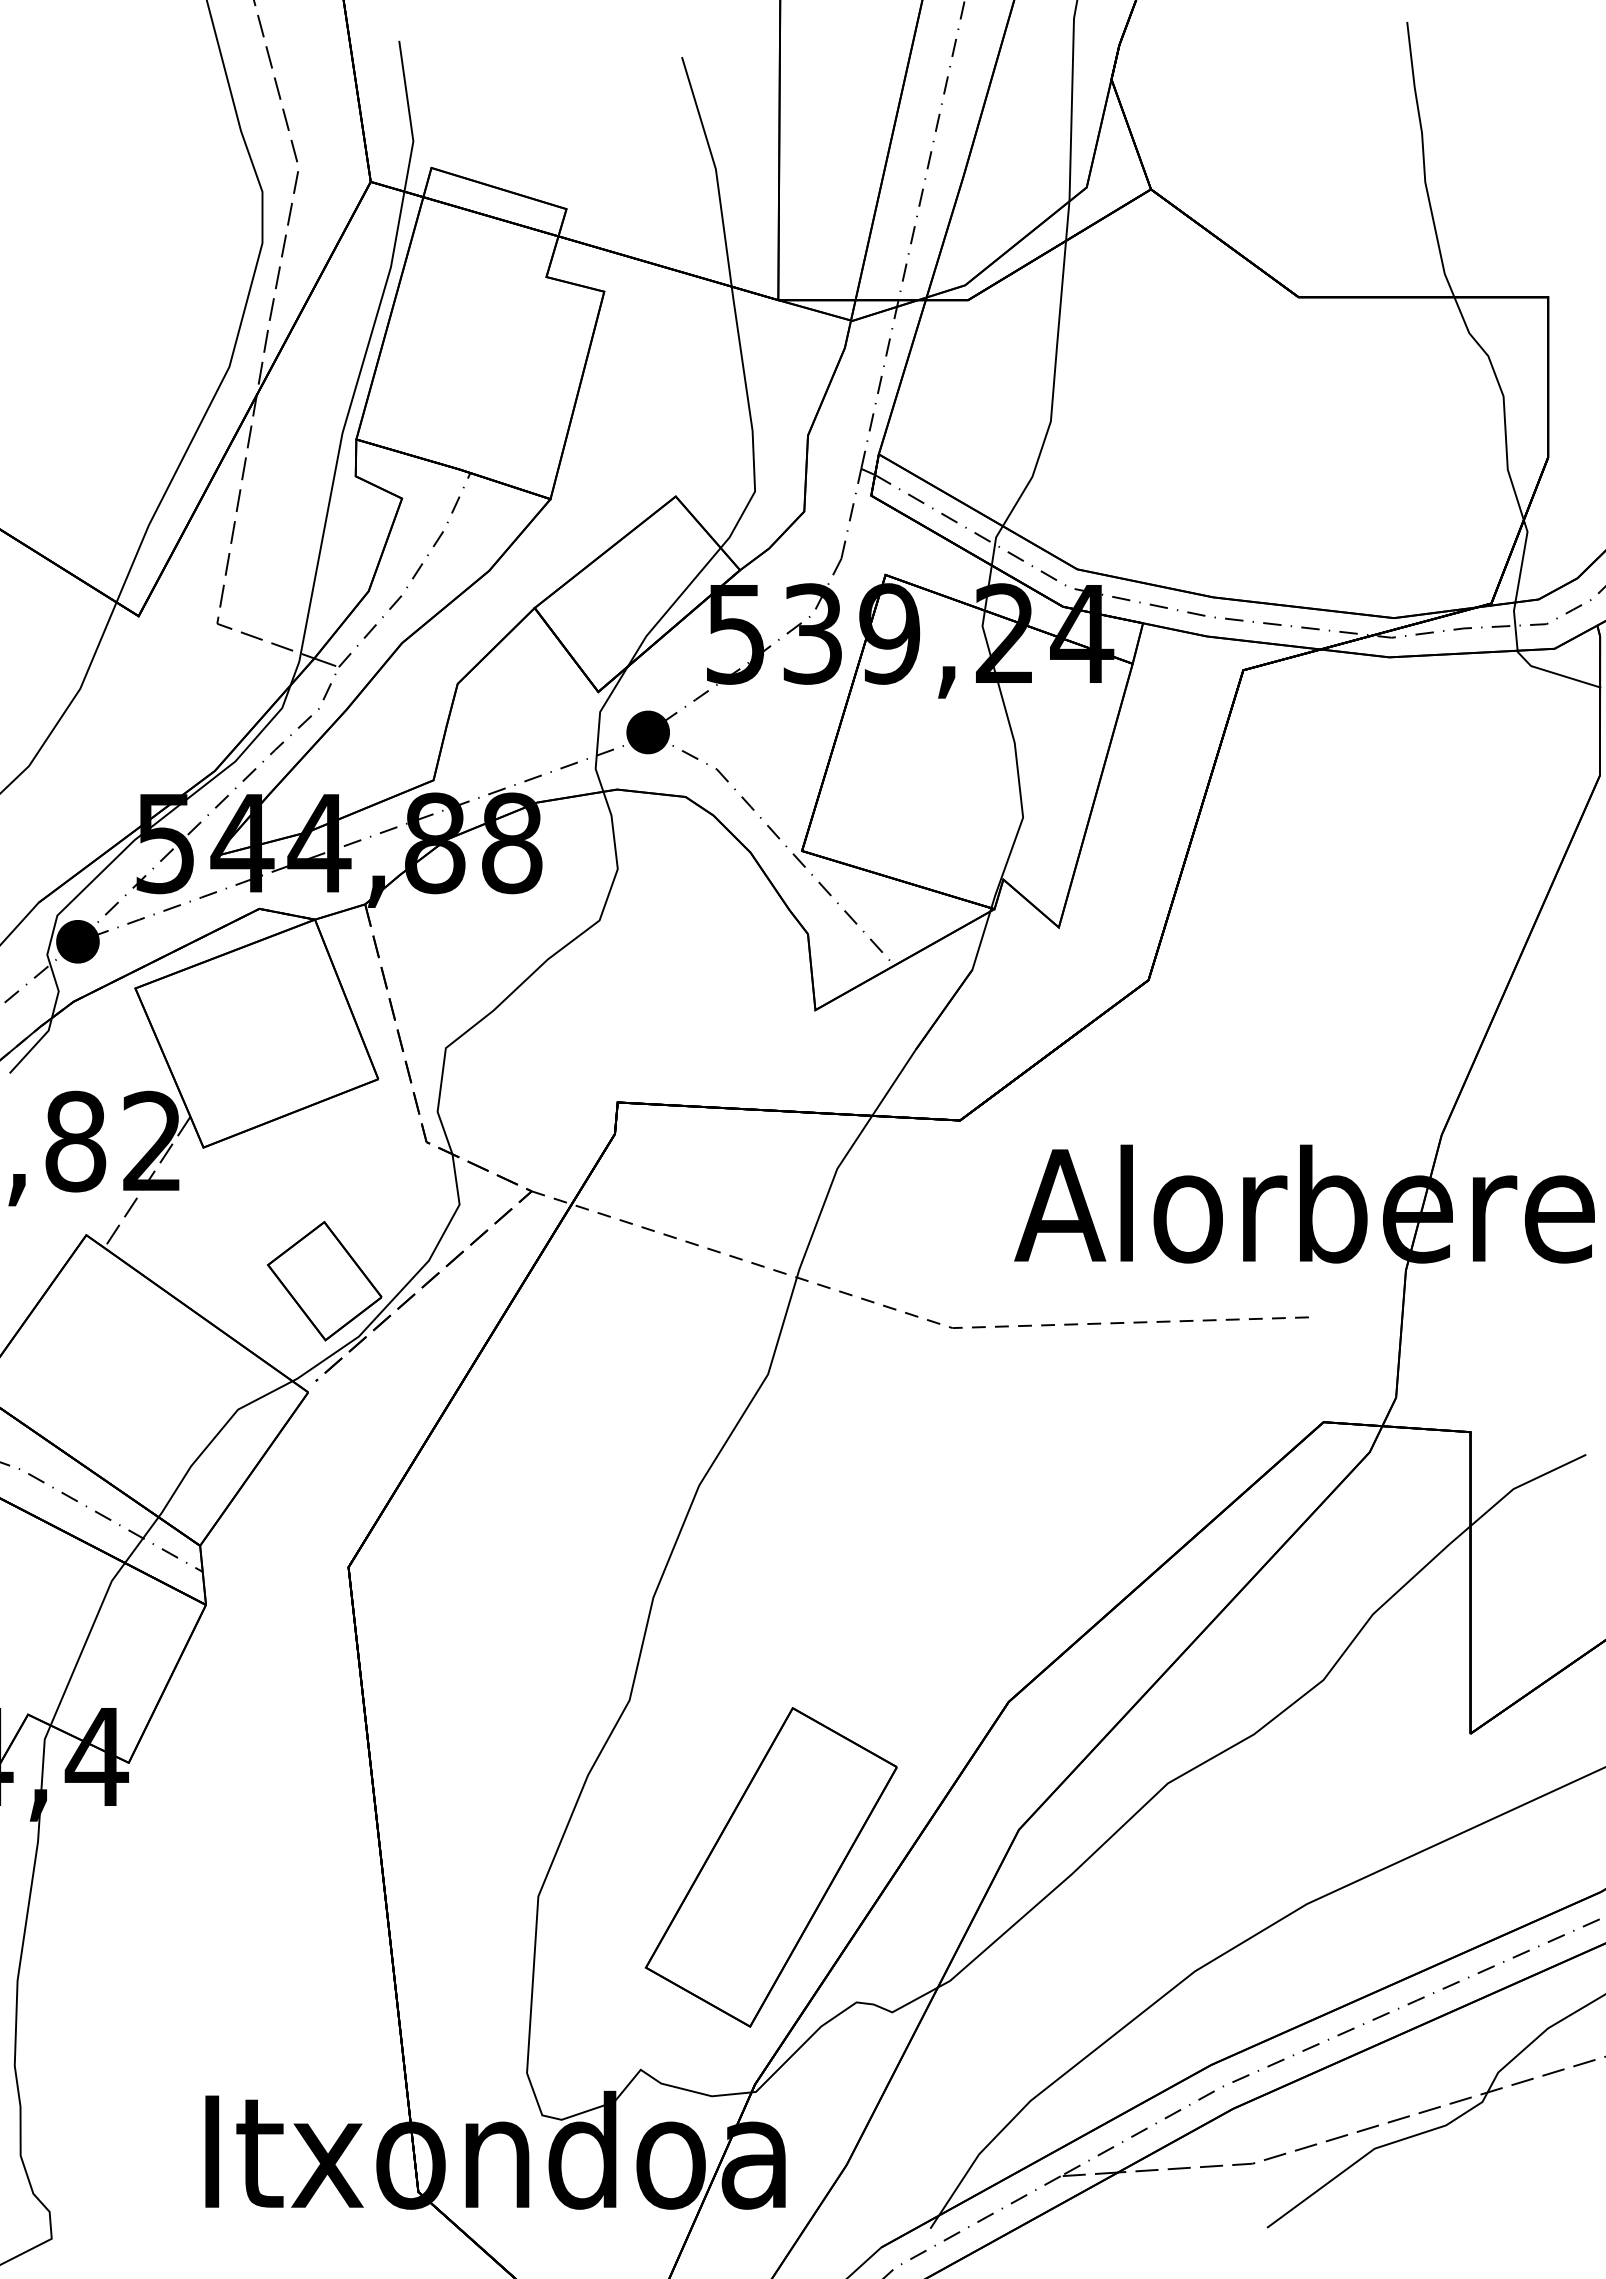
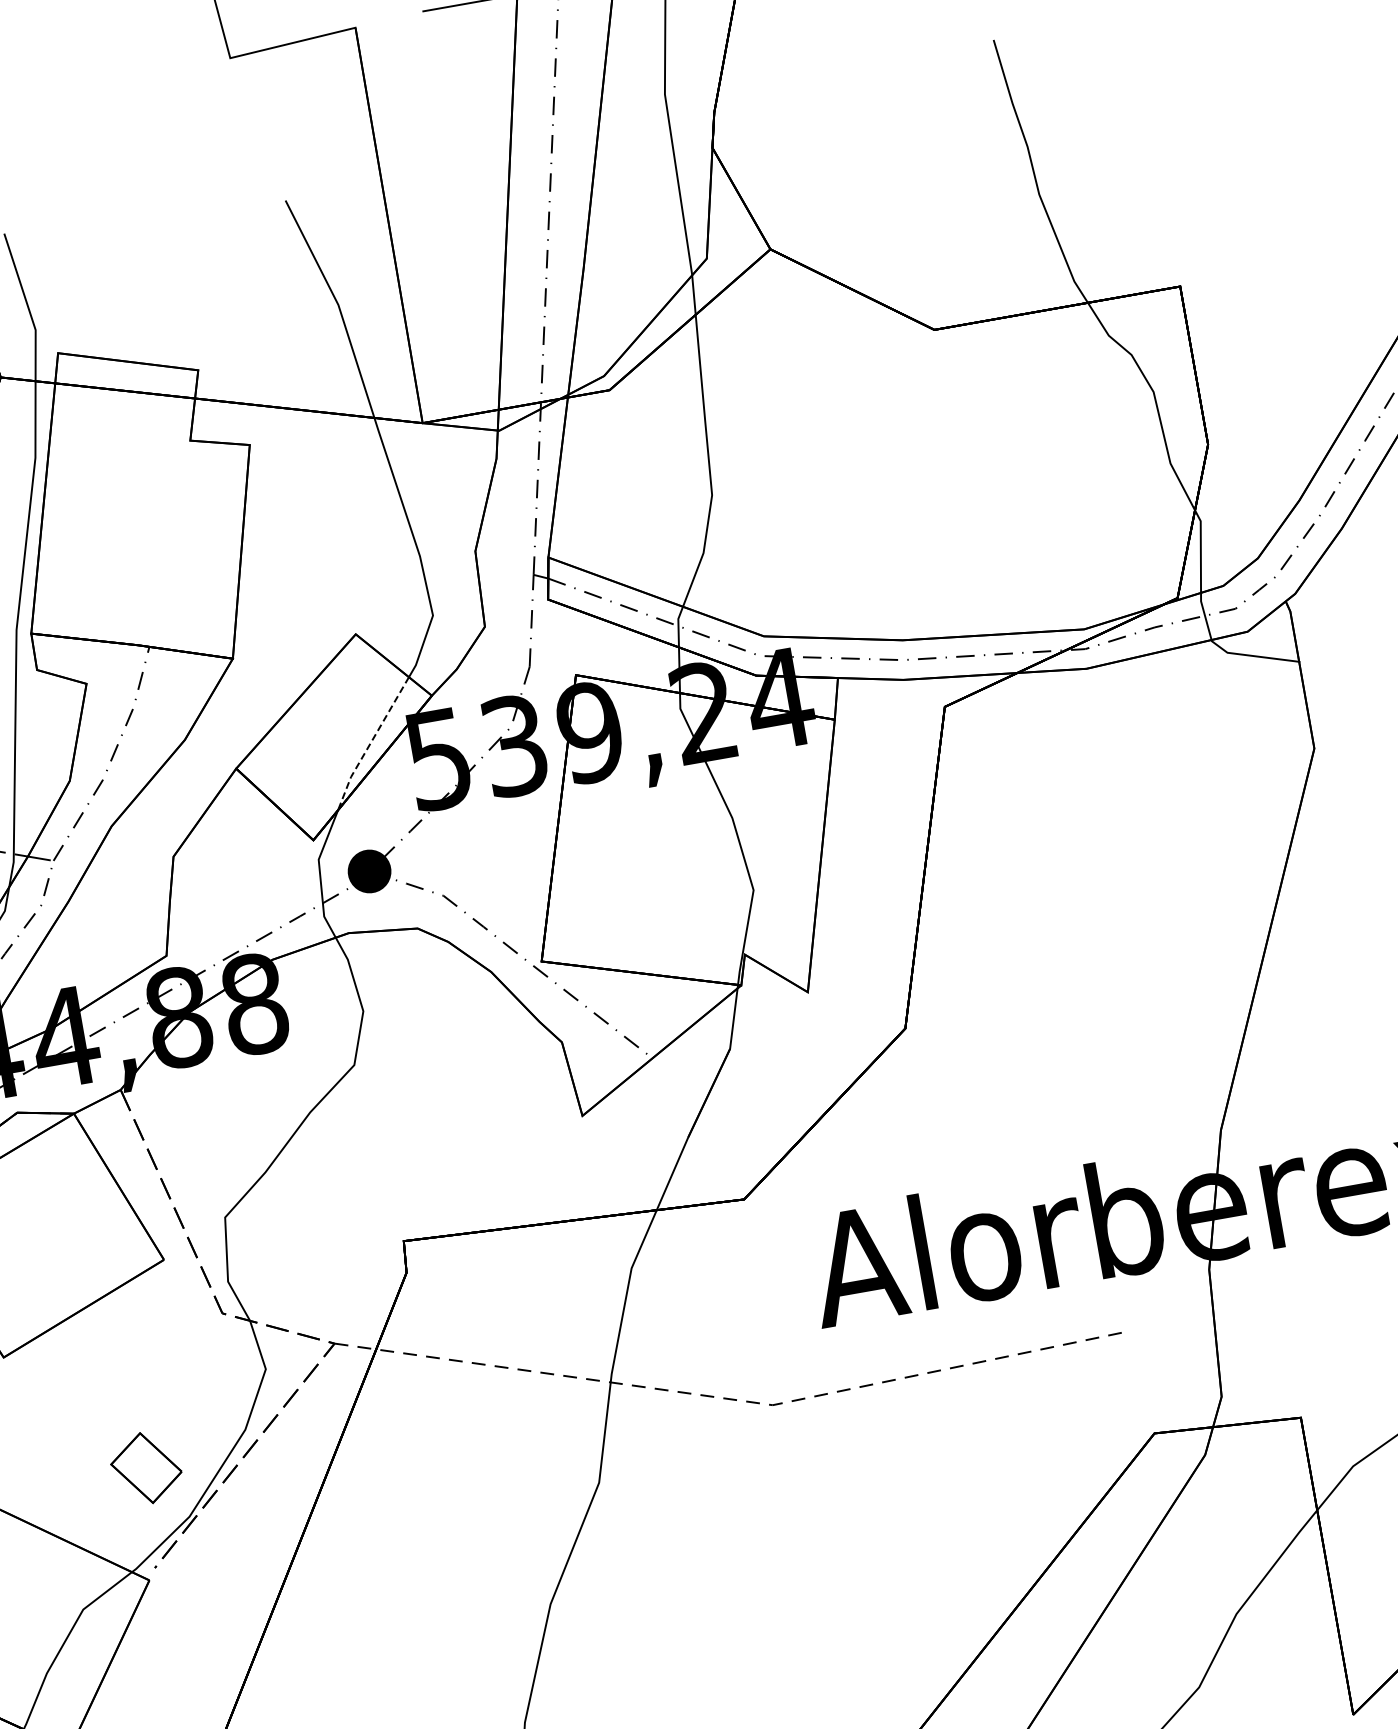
line: (671, 606) -> (370, 743), solid -> dashed
part: (324, 1281) -> (146, 1468), size x0.6

